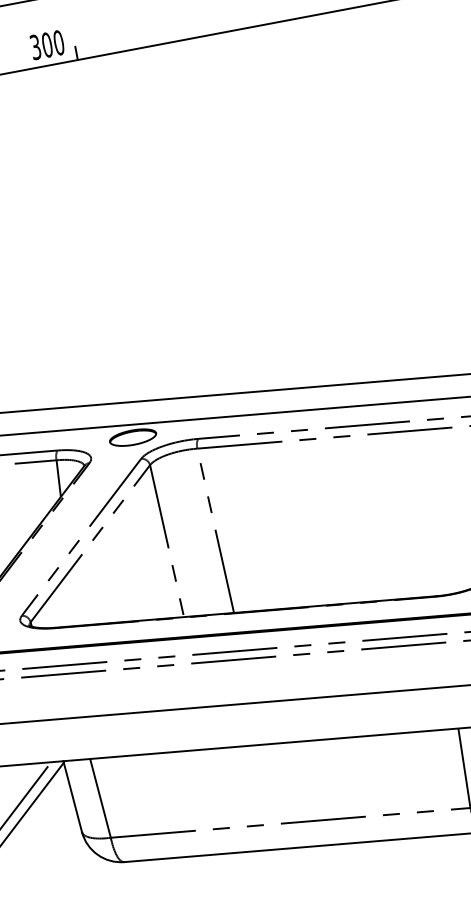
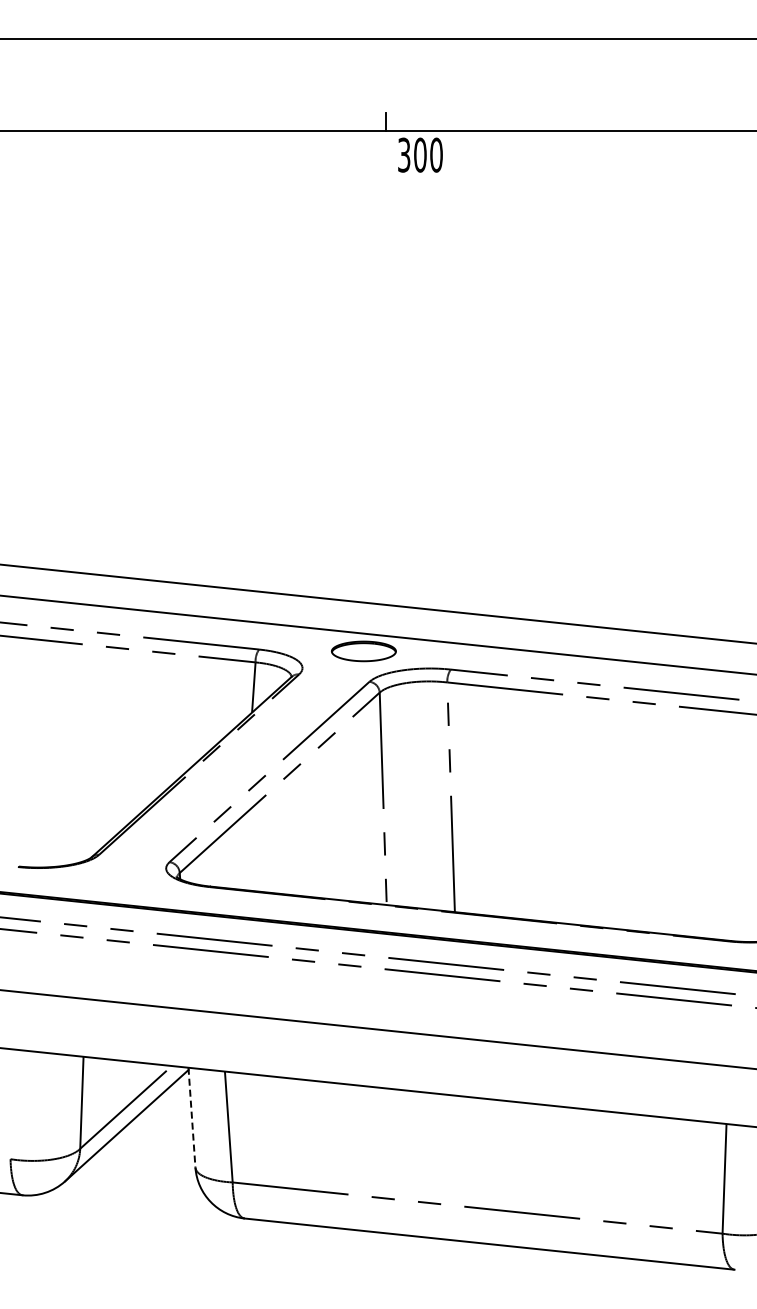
text: (47, 44) -> (420, 154), moved
line: (73, 797) -> (192, 1118), solid -> dashed

